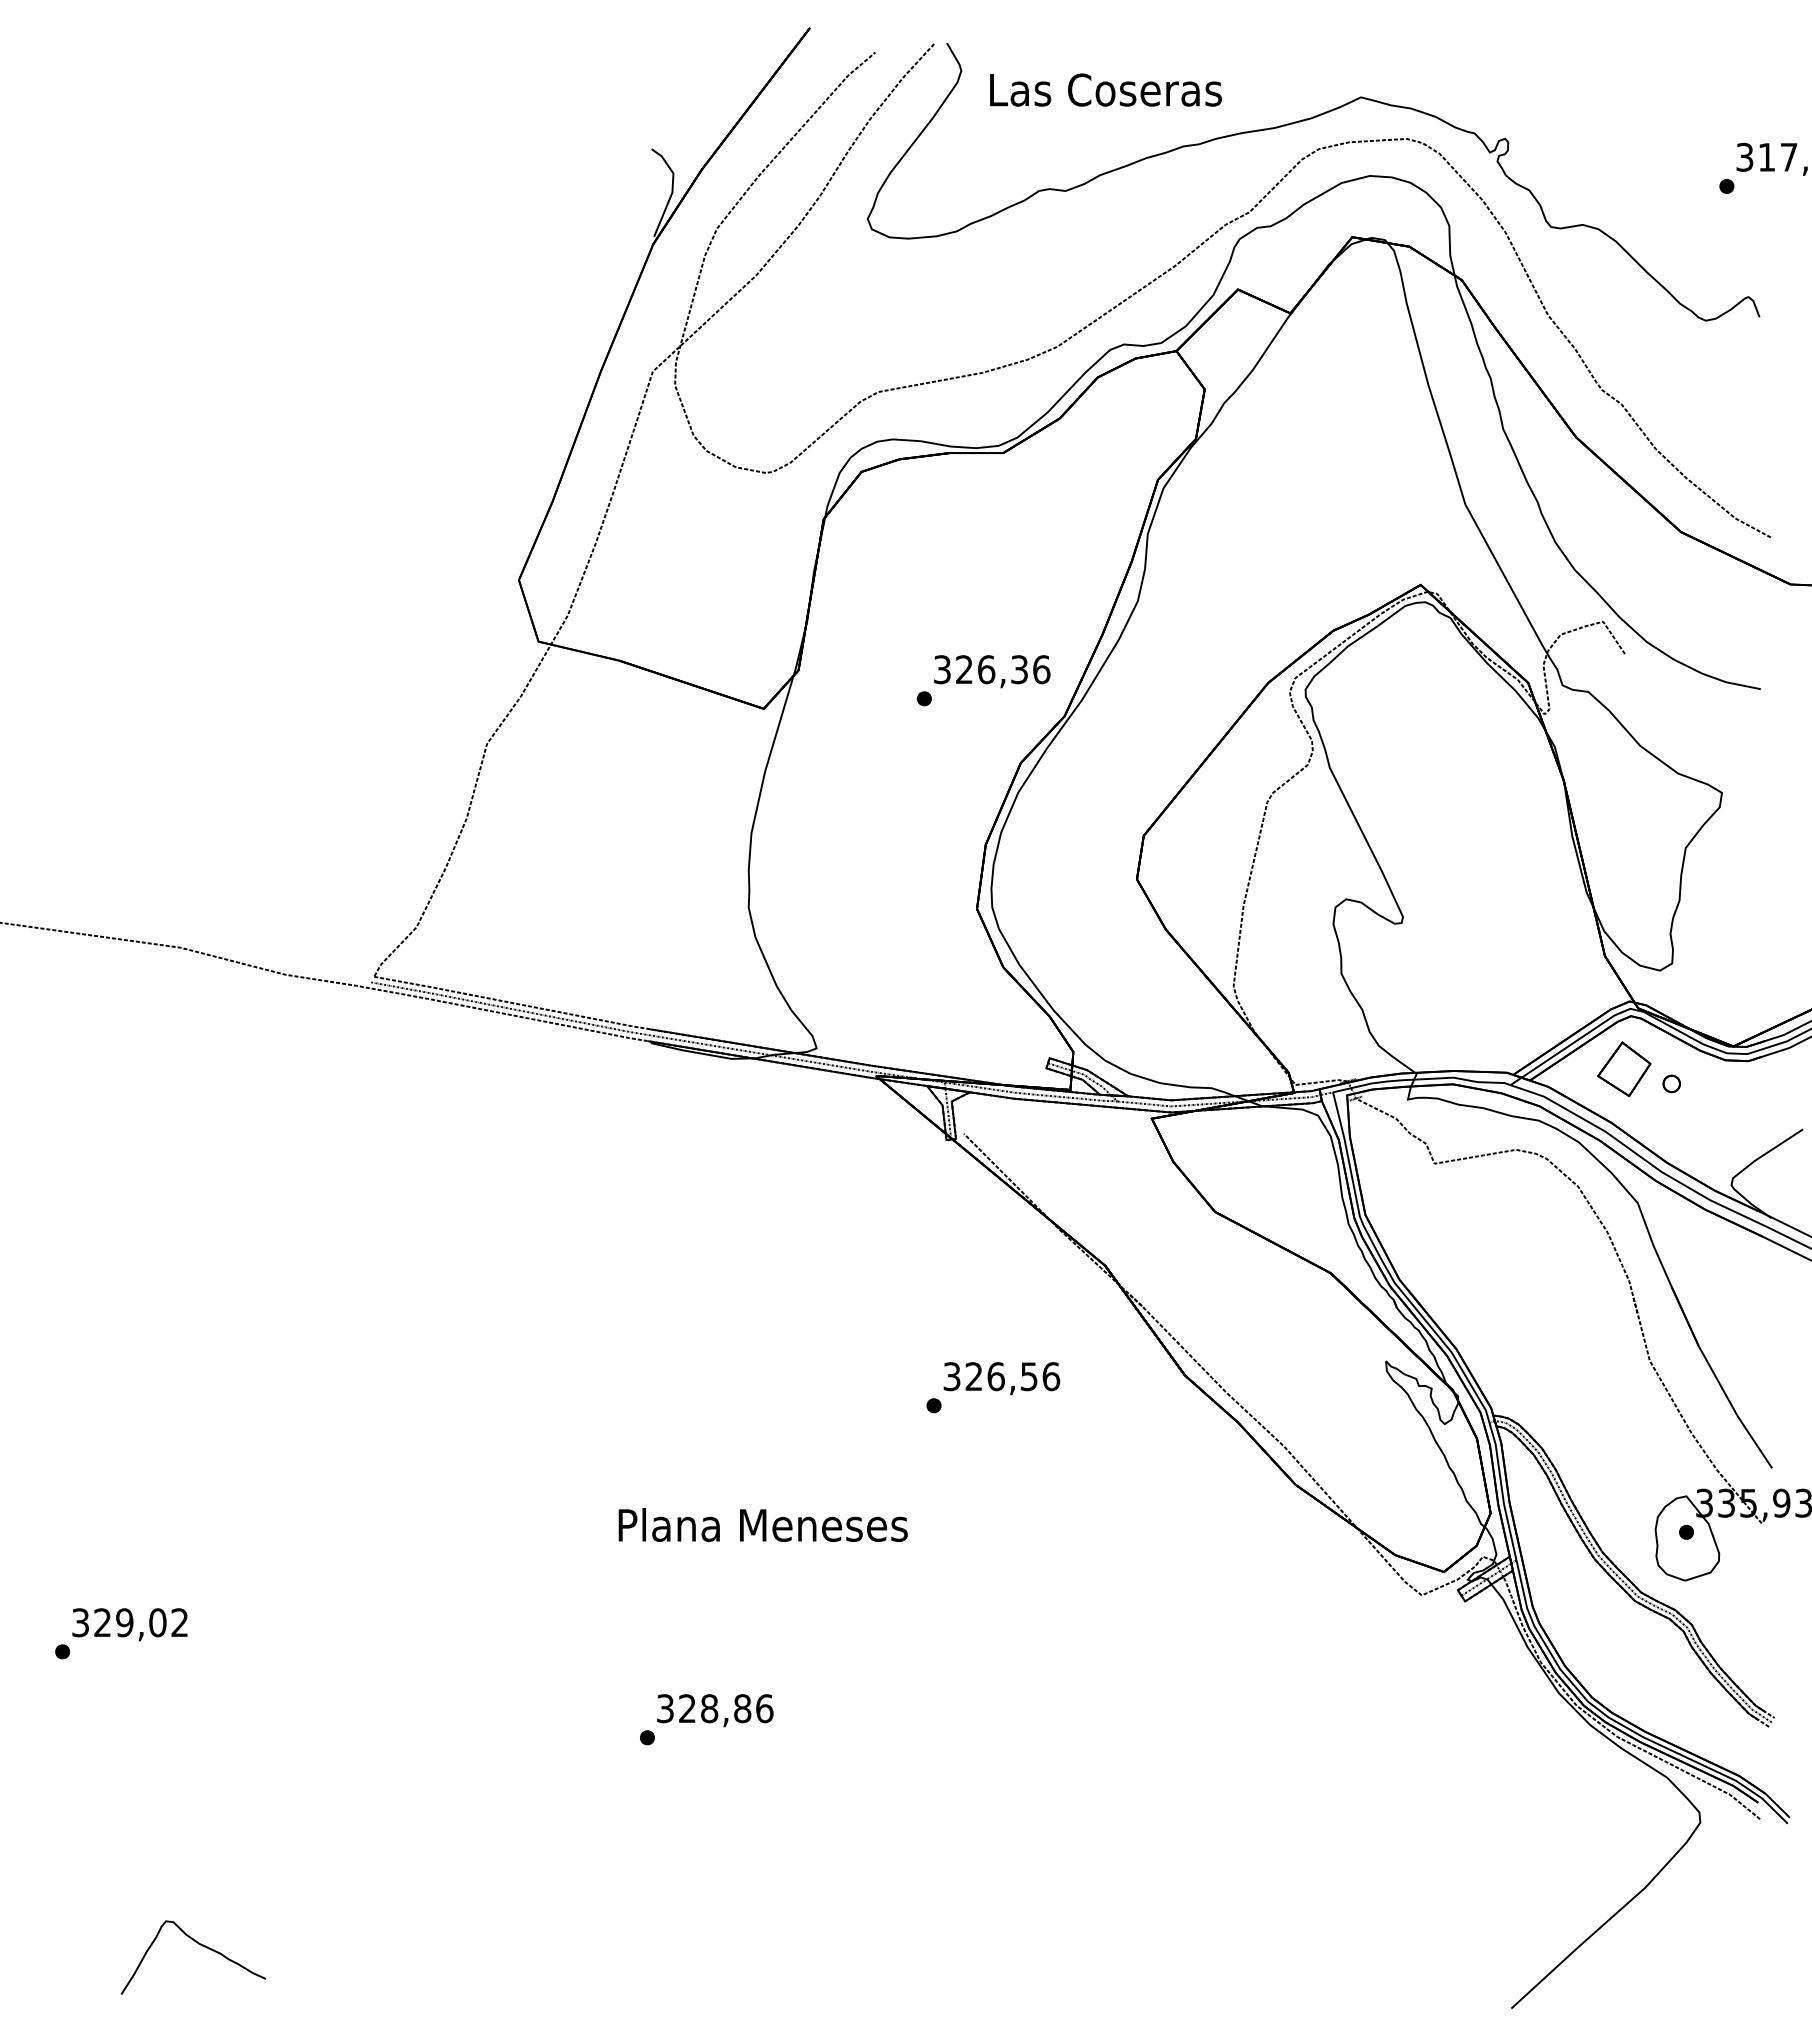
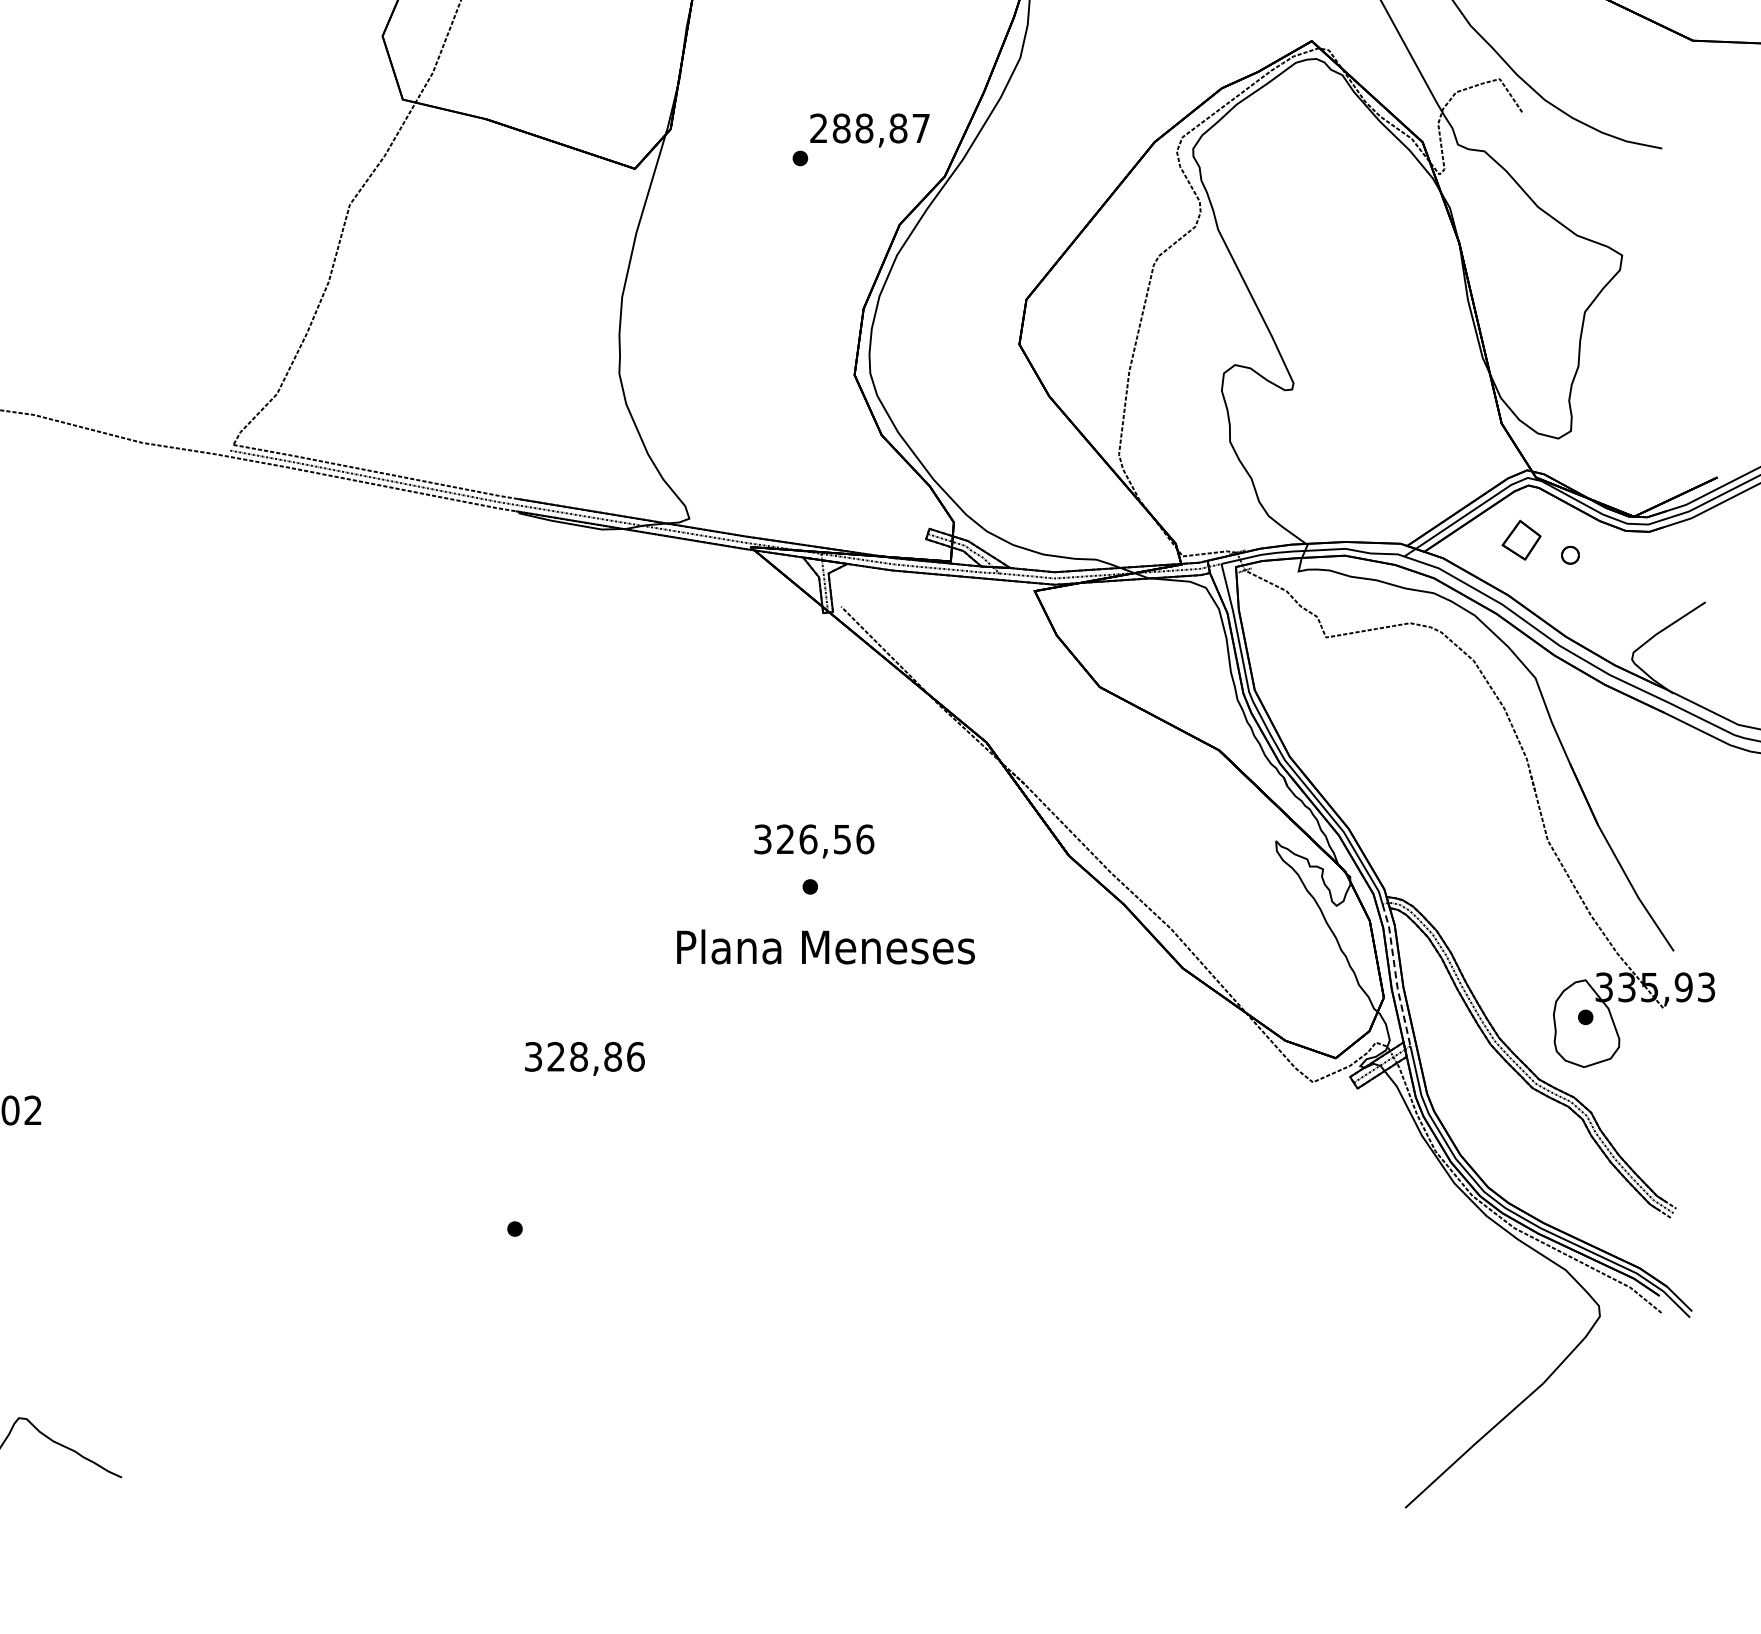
text: (992, 669) -> (870, 128), 326,36 -> 288,87
part: (1624, 1069) -> (1521, 540), size x0.7
text: (1001, 1378) -> (813, 841), moved
line: (1502, 1491) -> (1396, 975), solid -> dashed
text: (762, 1524) -> (825, 946), moved
text: (715, 1710) -> (585, 1058), moved

